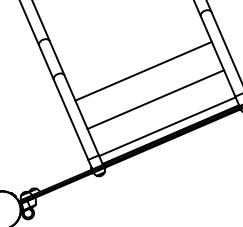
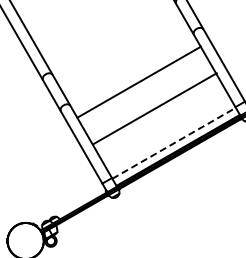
line: (143, 70) -> (139, 81), moved
line: (155, 99) -> (154, 108), moved
line: (167, 126) -> (174, 143), solid -> dashed

